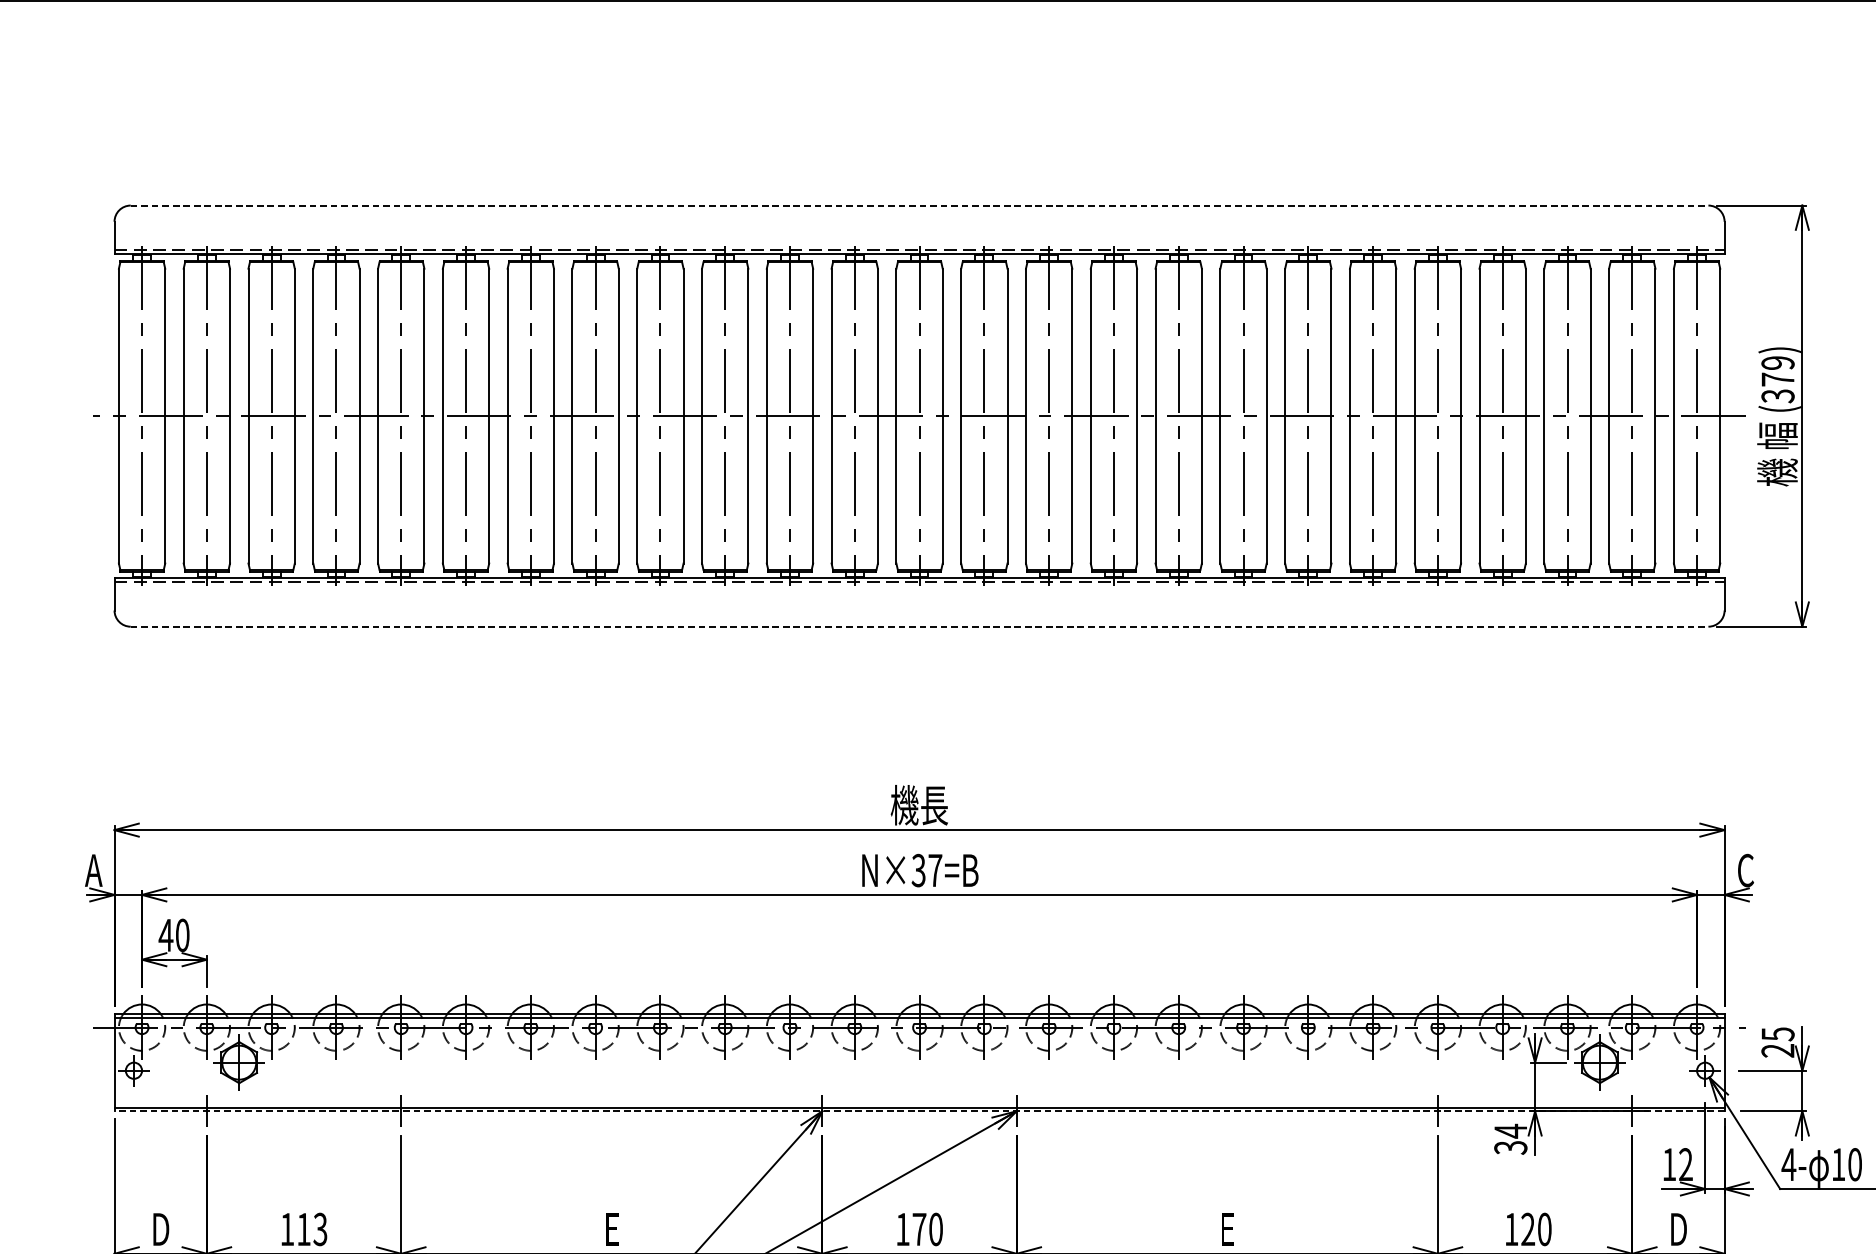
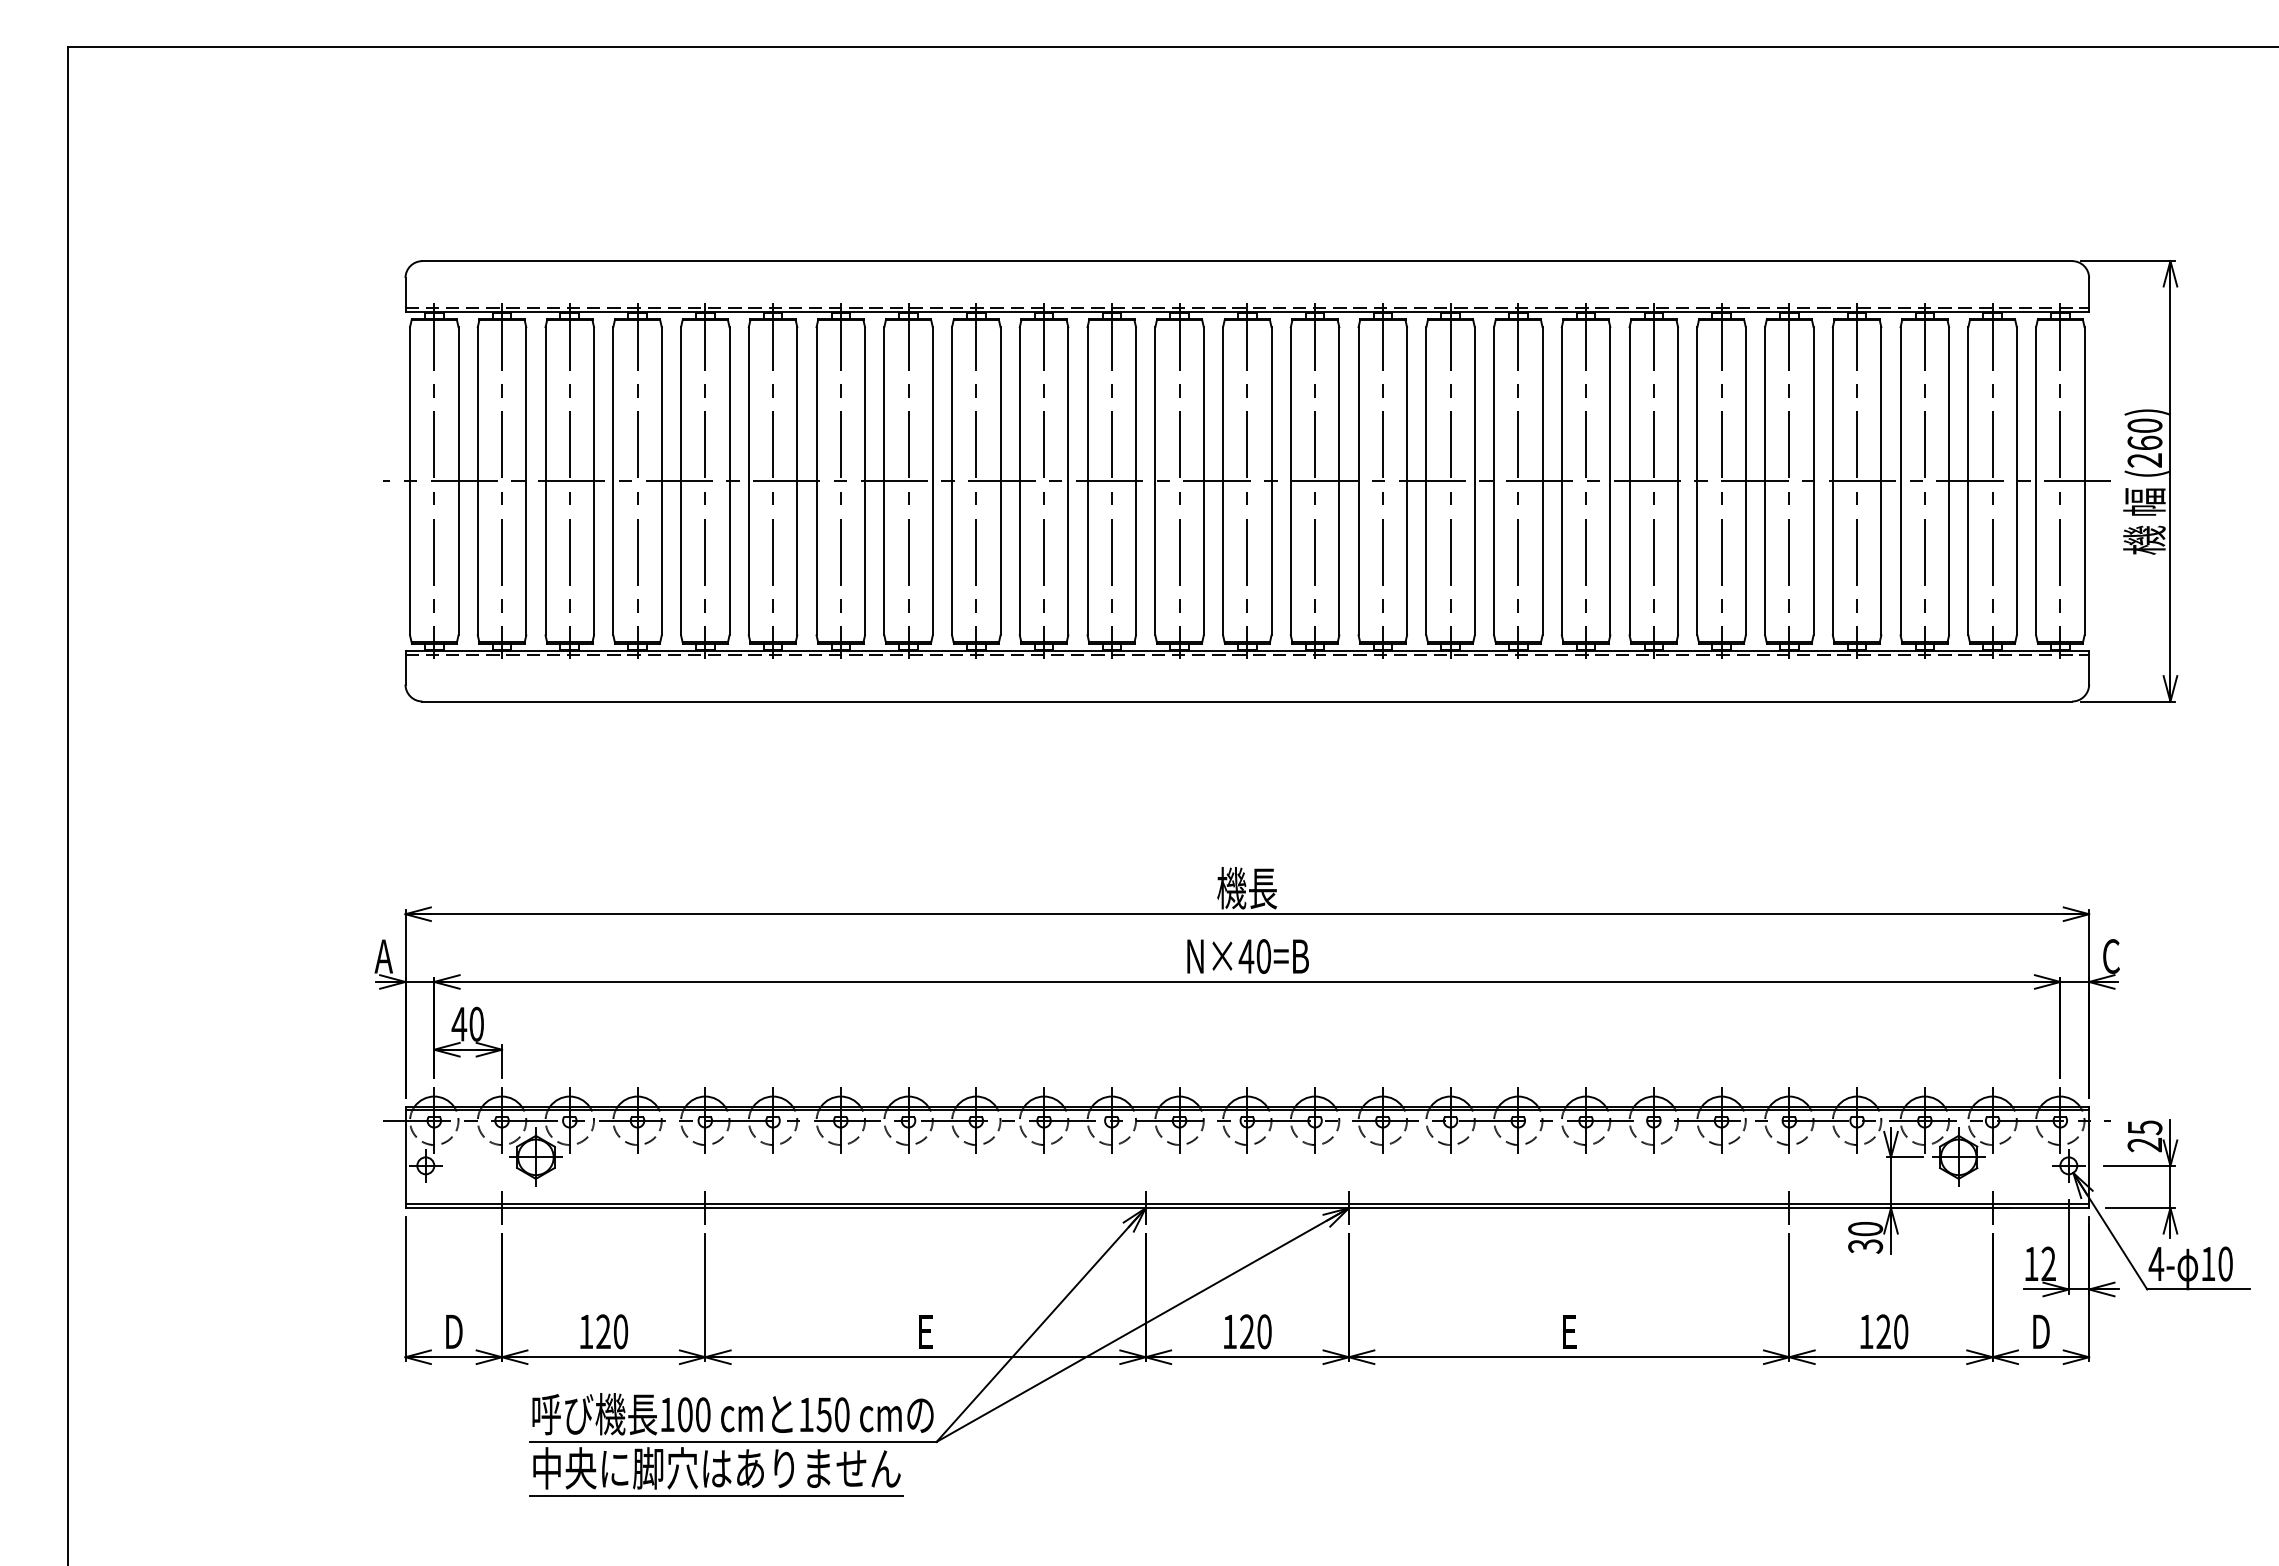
line: (919, 205) -> (1247, 261), dashed -> solid
text: (1777, 379) -> (2144, 442), (379) -> (260)
line: (919, 626) -> (1247, 701), dashed -> solid
text: (926, 870) -> (1254, 956), N×37=B -> N×40=B
line: (919, 1111) -> (1247, 1208), dashed -> solid
text: (1510, 1130) -> (1865, 1228), 34 -> 30
text: (312, 1229) -> (612, 1331), 113 -> 120
text: (919, 1229) -> (1247, 1331), 170 -> 120

